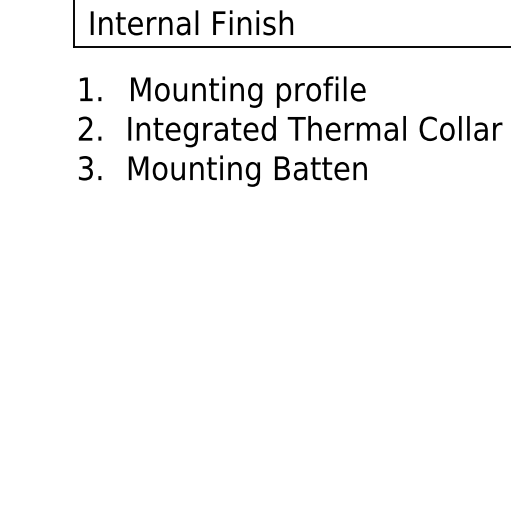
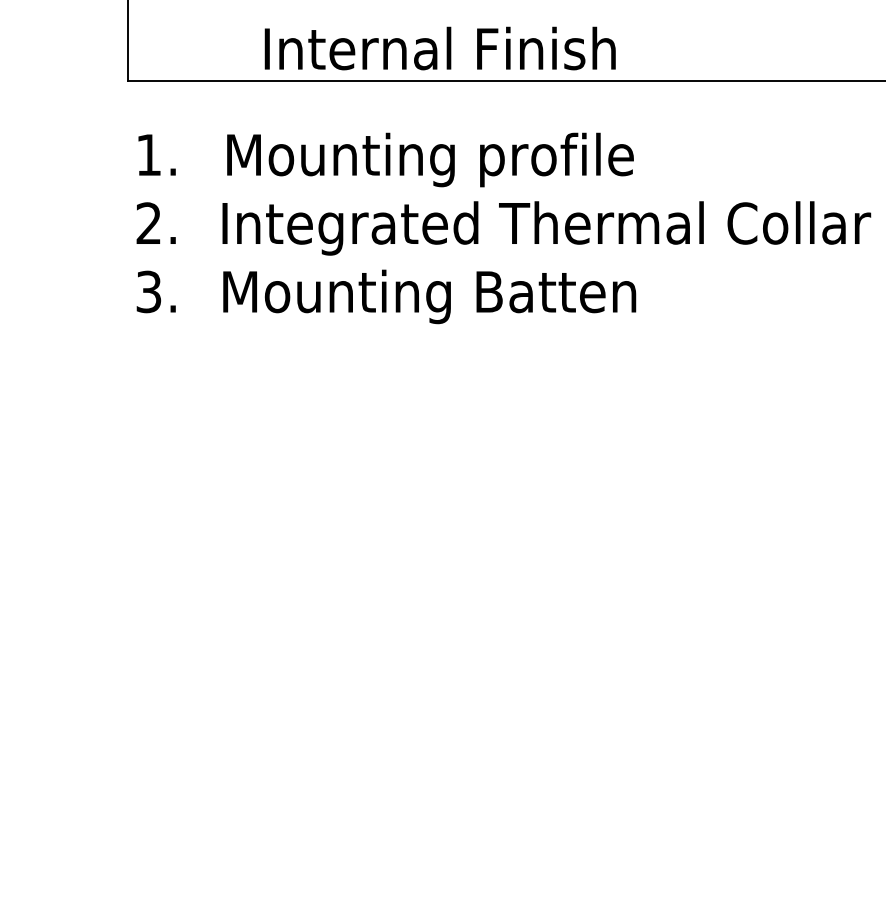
text: (191, 22) -> (439, 47), moved

